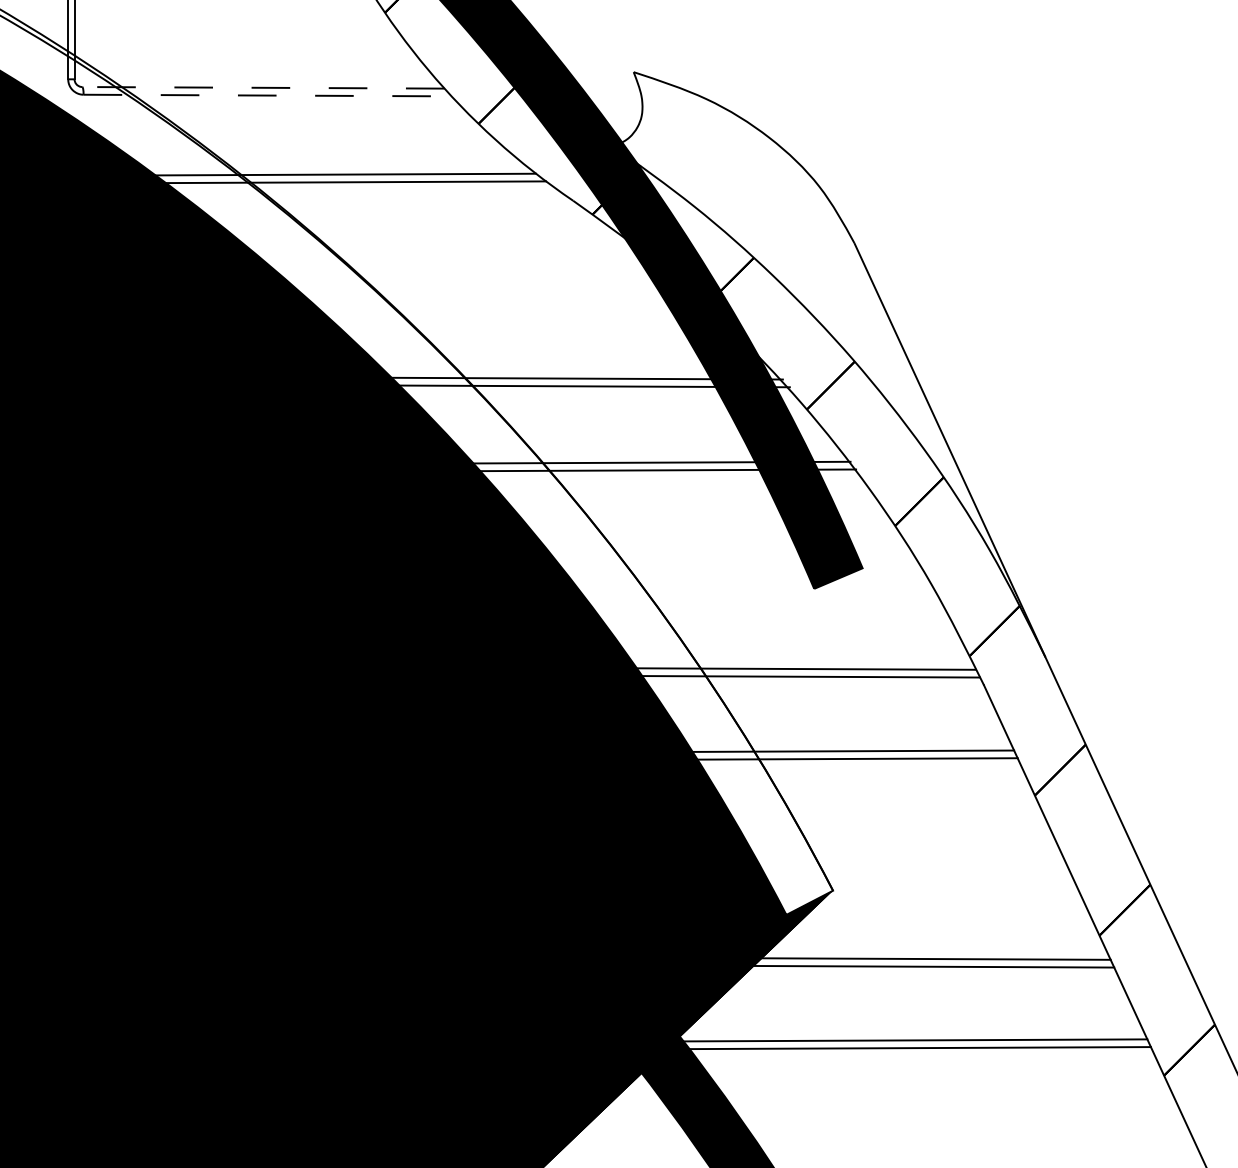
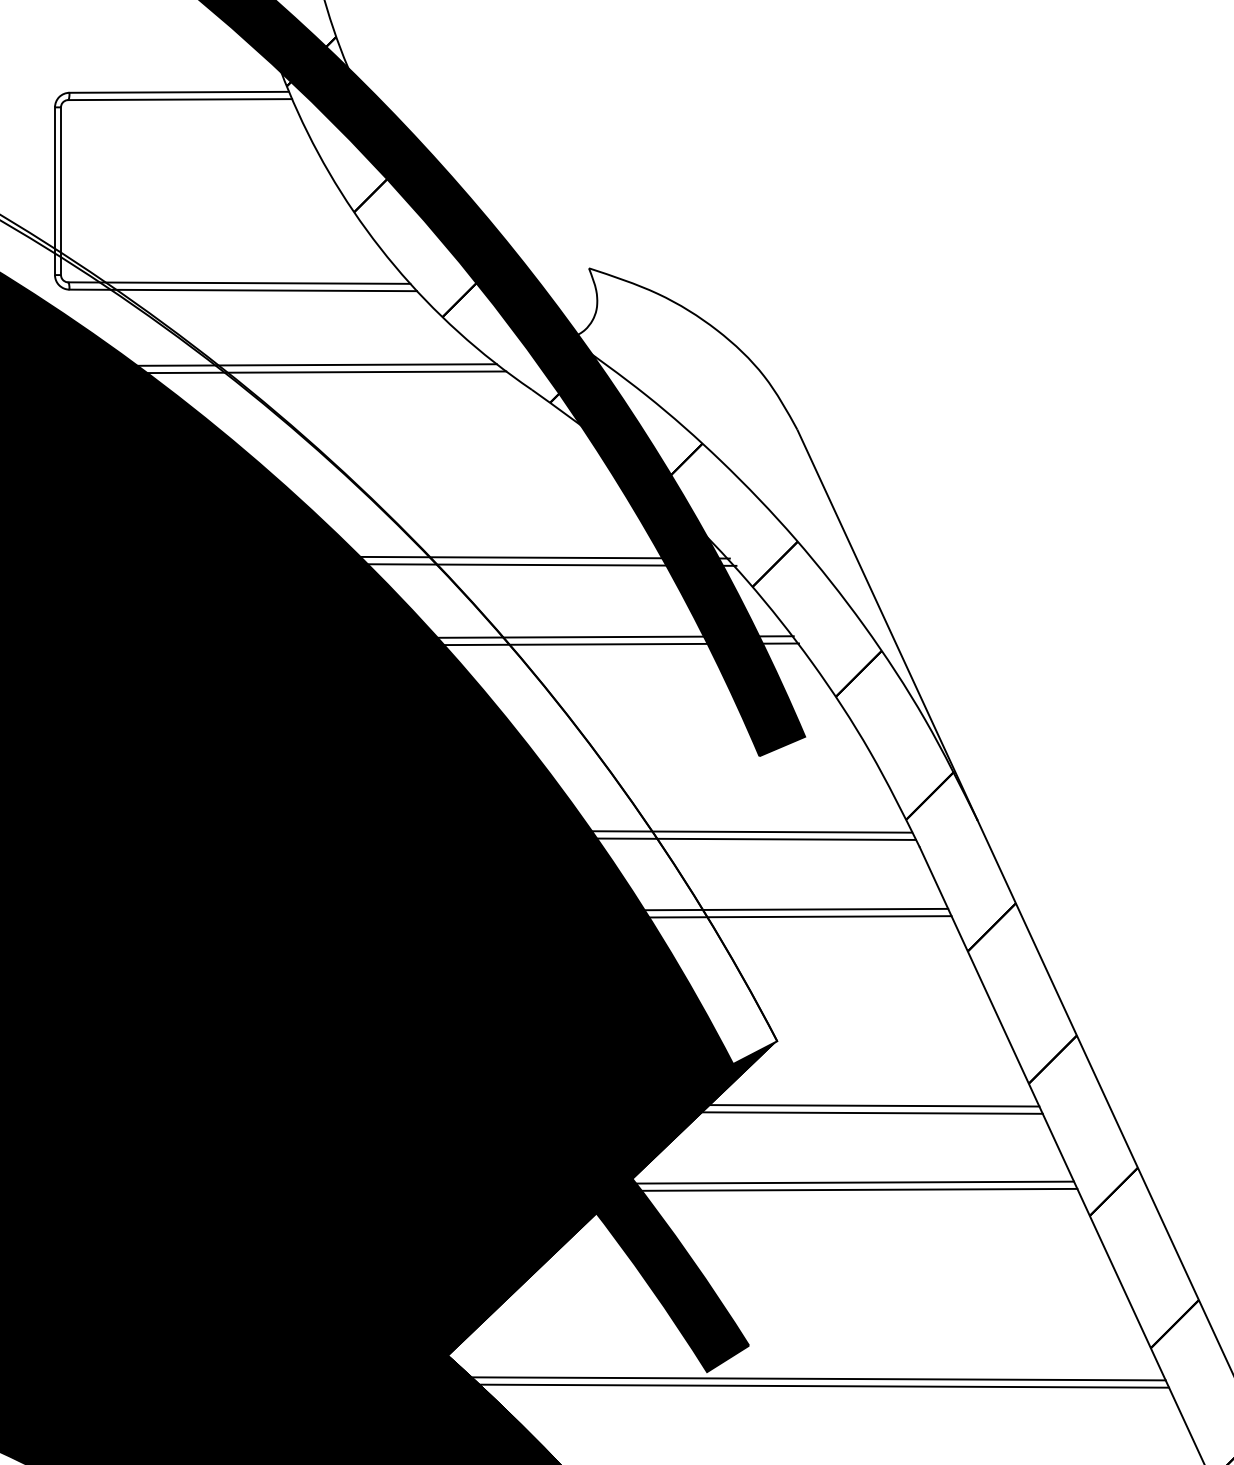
line: (262, 88) -> (238, 283), dashed -> solid
line: (267, 95) -> (243, 290), dashed -> solid

